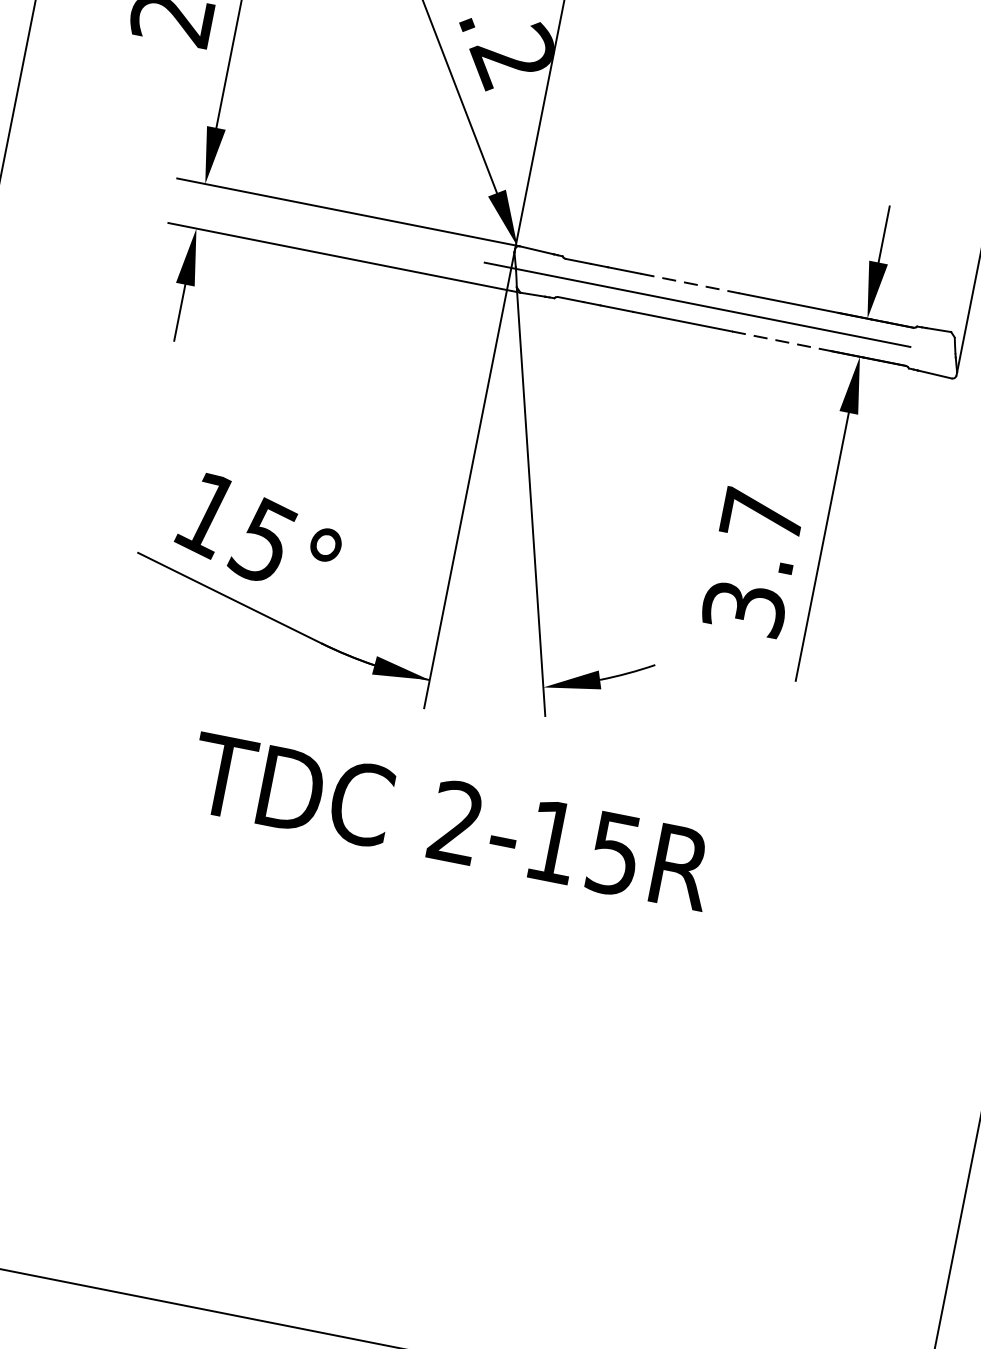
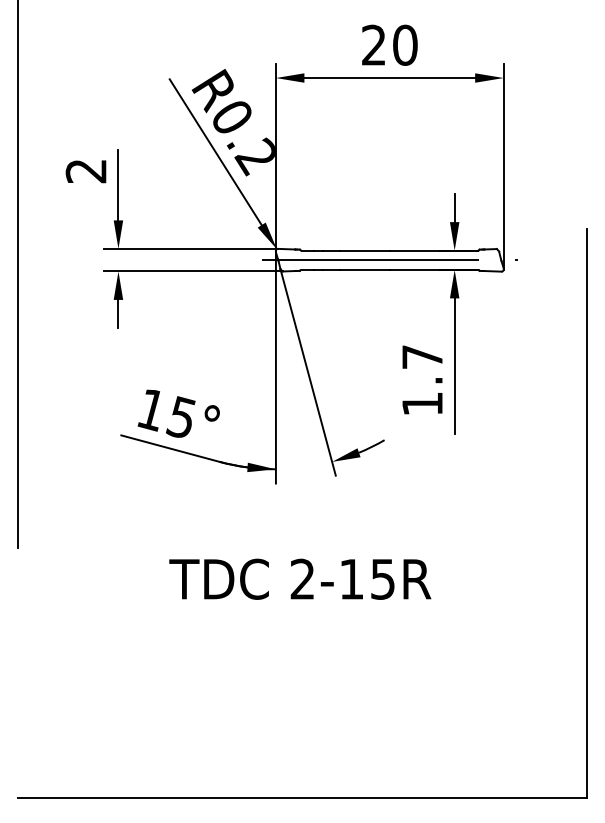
line: (691, 283) -> (365, 250), dashed -> solid
line: (782, 340) -> (415, 269), dashed -> solid
text: (744, 607) -> (422, 403), 3.7 -> 1.7
text: (452, 820) -> (300, 578), moved

